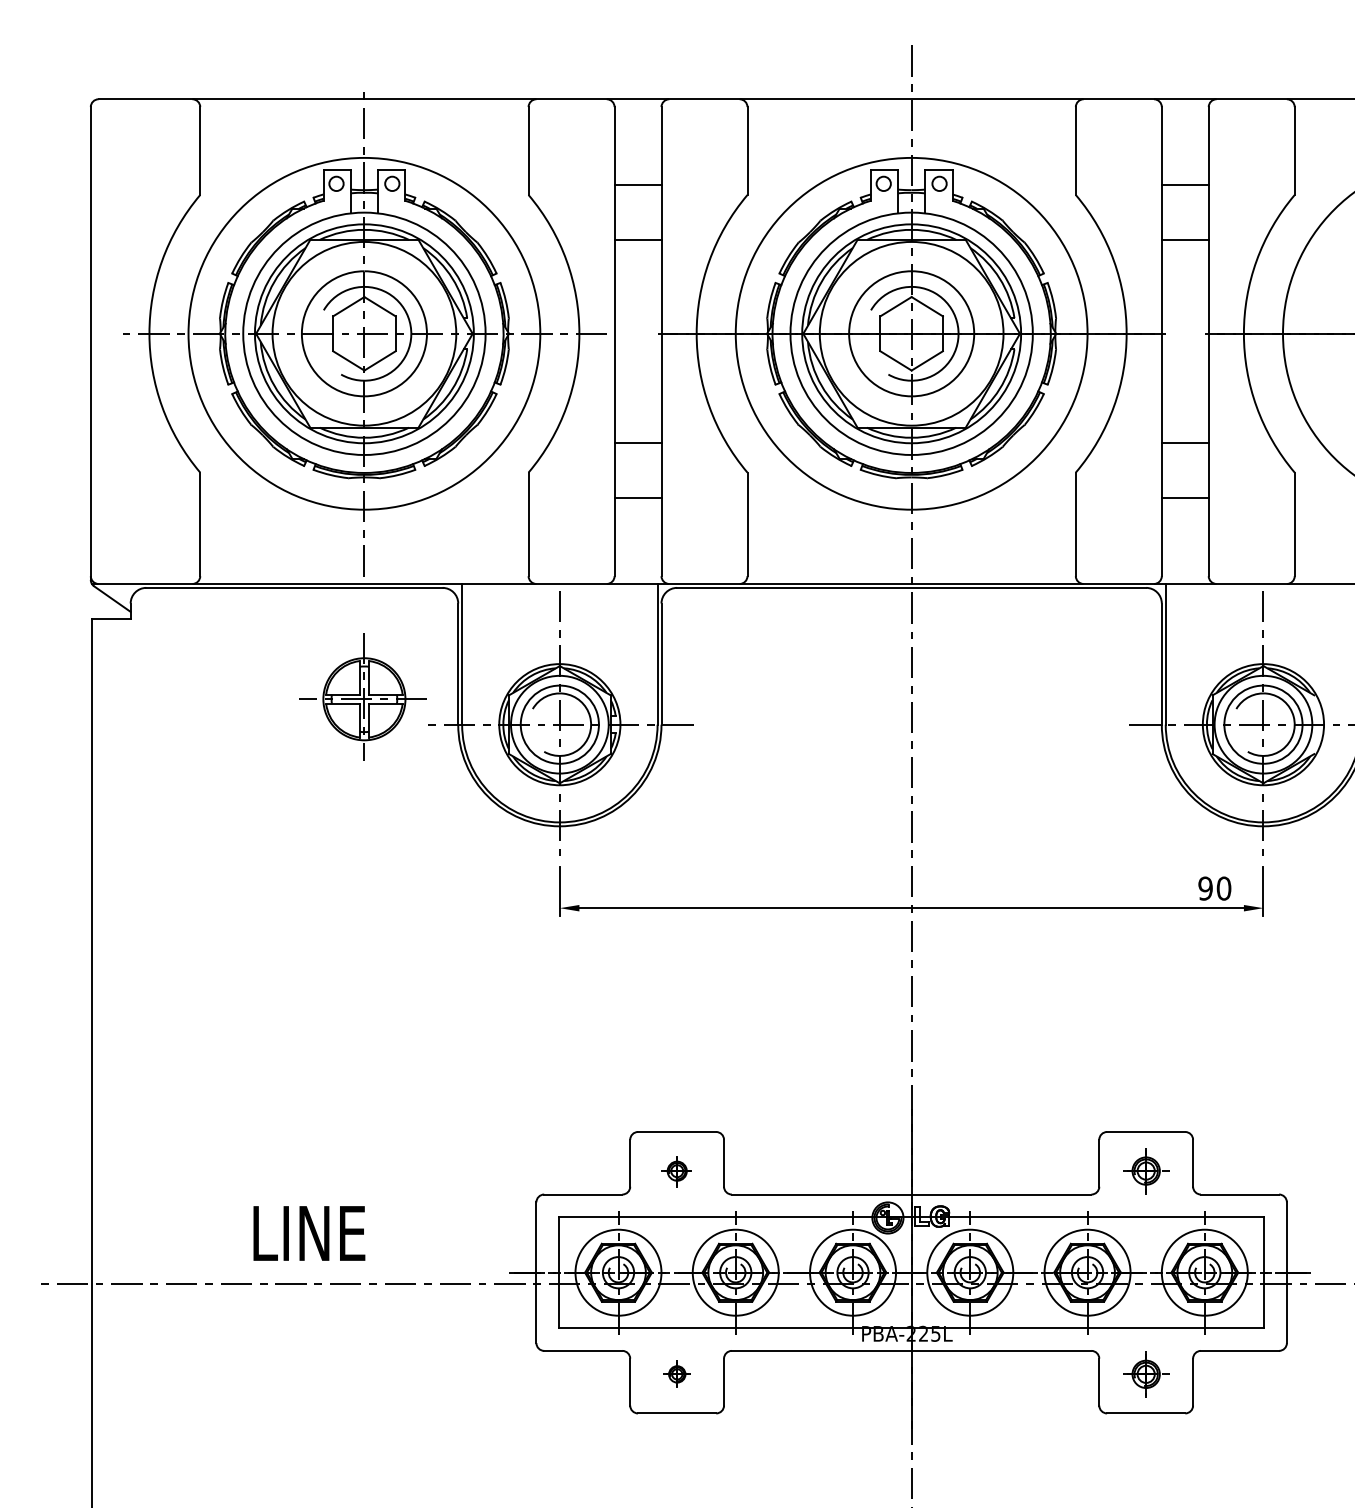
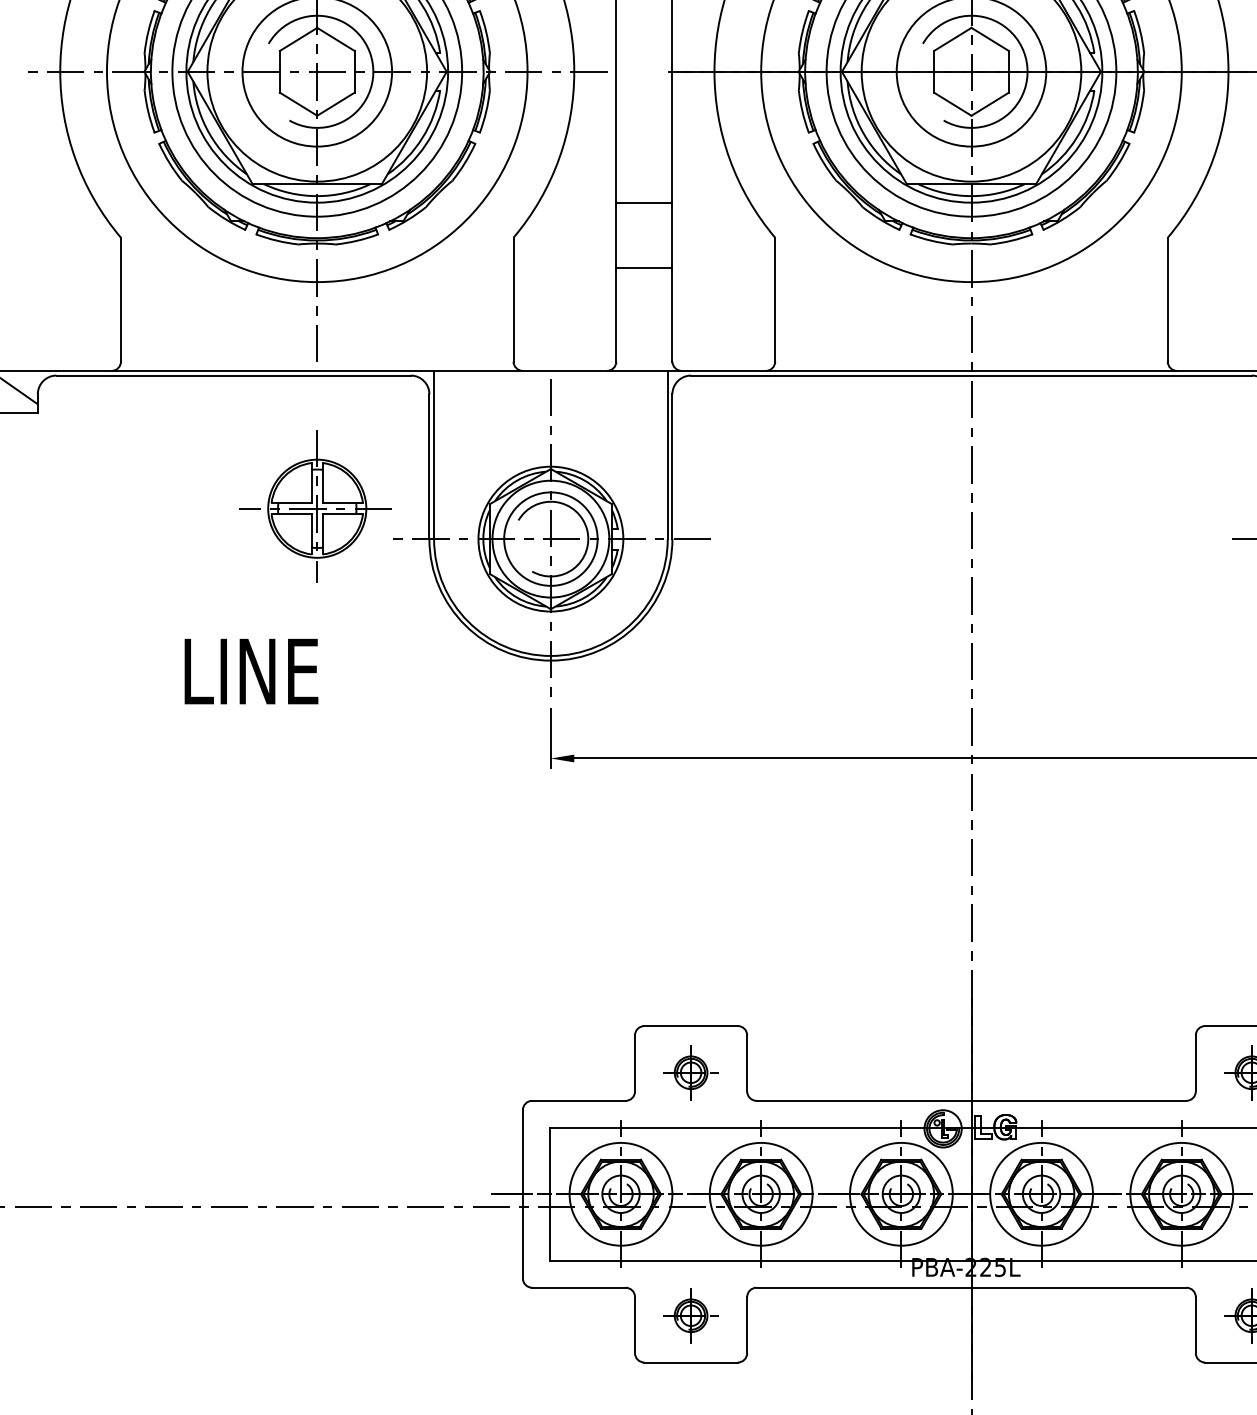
part: (677, 1171) -> (691, 1073), size x1.43
text: (309, 1233) -> (251, 671), moved
part: (677, 1374) -> (691, 1315), size x1.67

